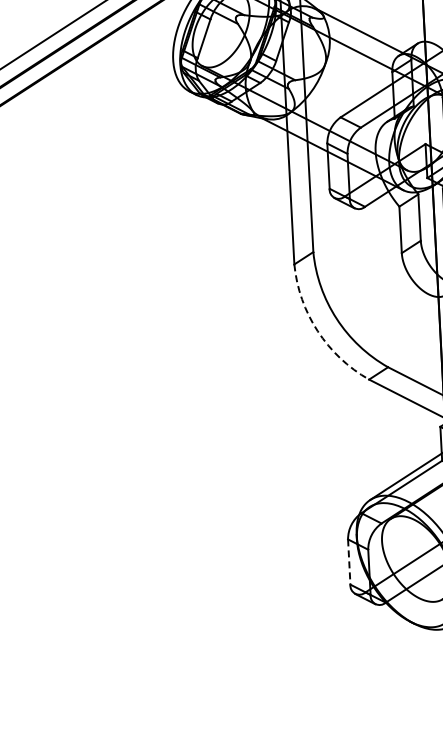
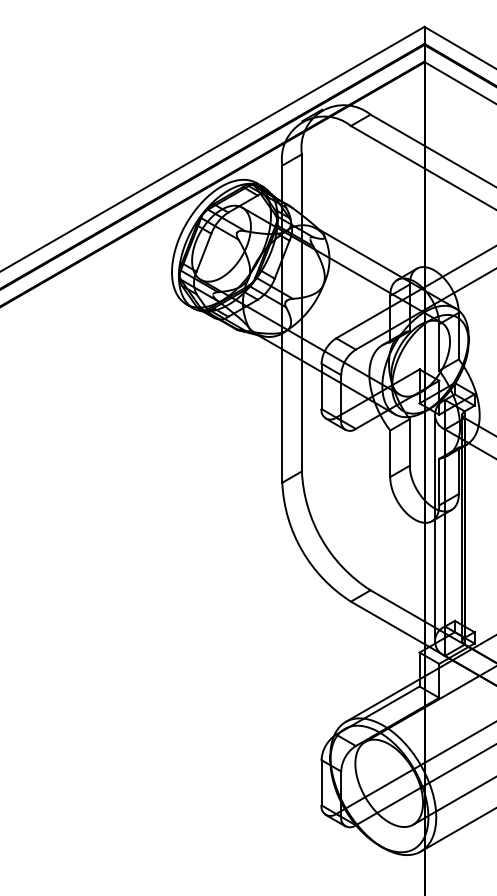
arc: (318, 331) -> (302, 550), dashed -> solid
line: (349, 561) -> (321, 782), dashed -> solid

